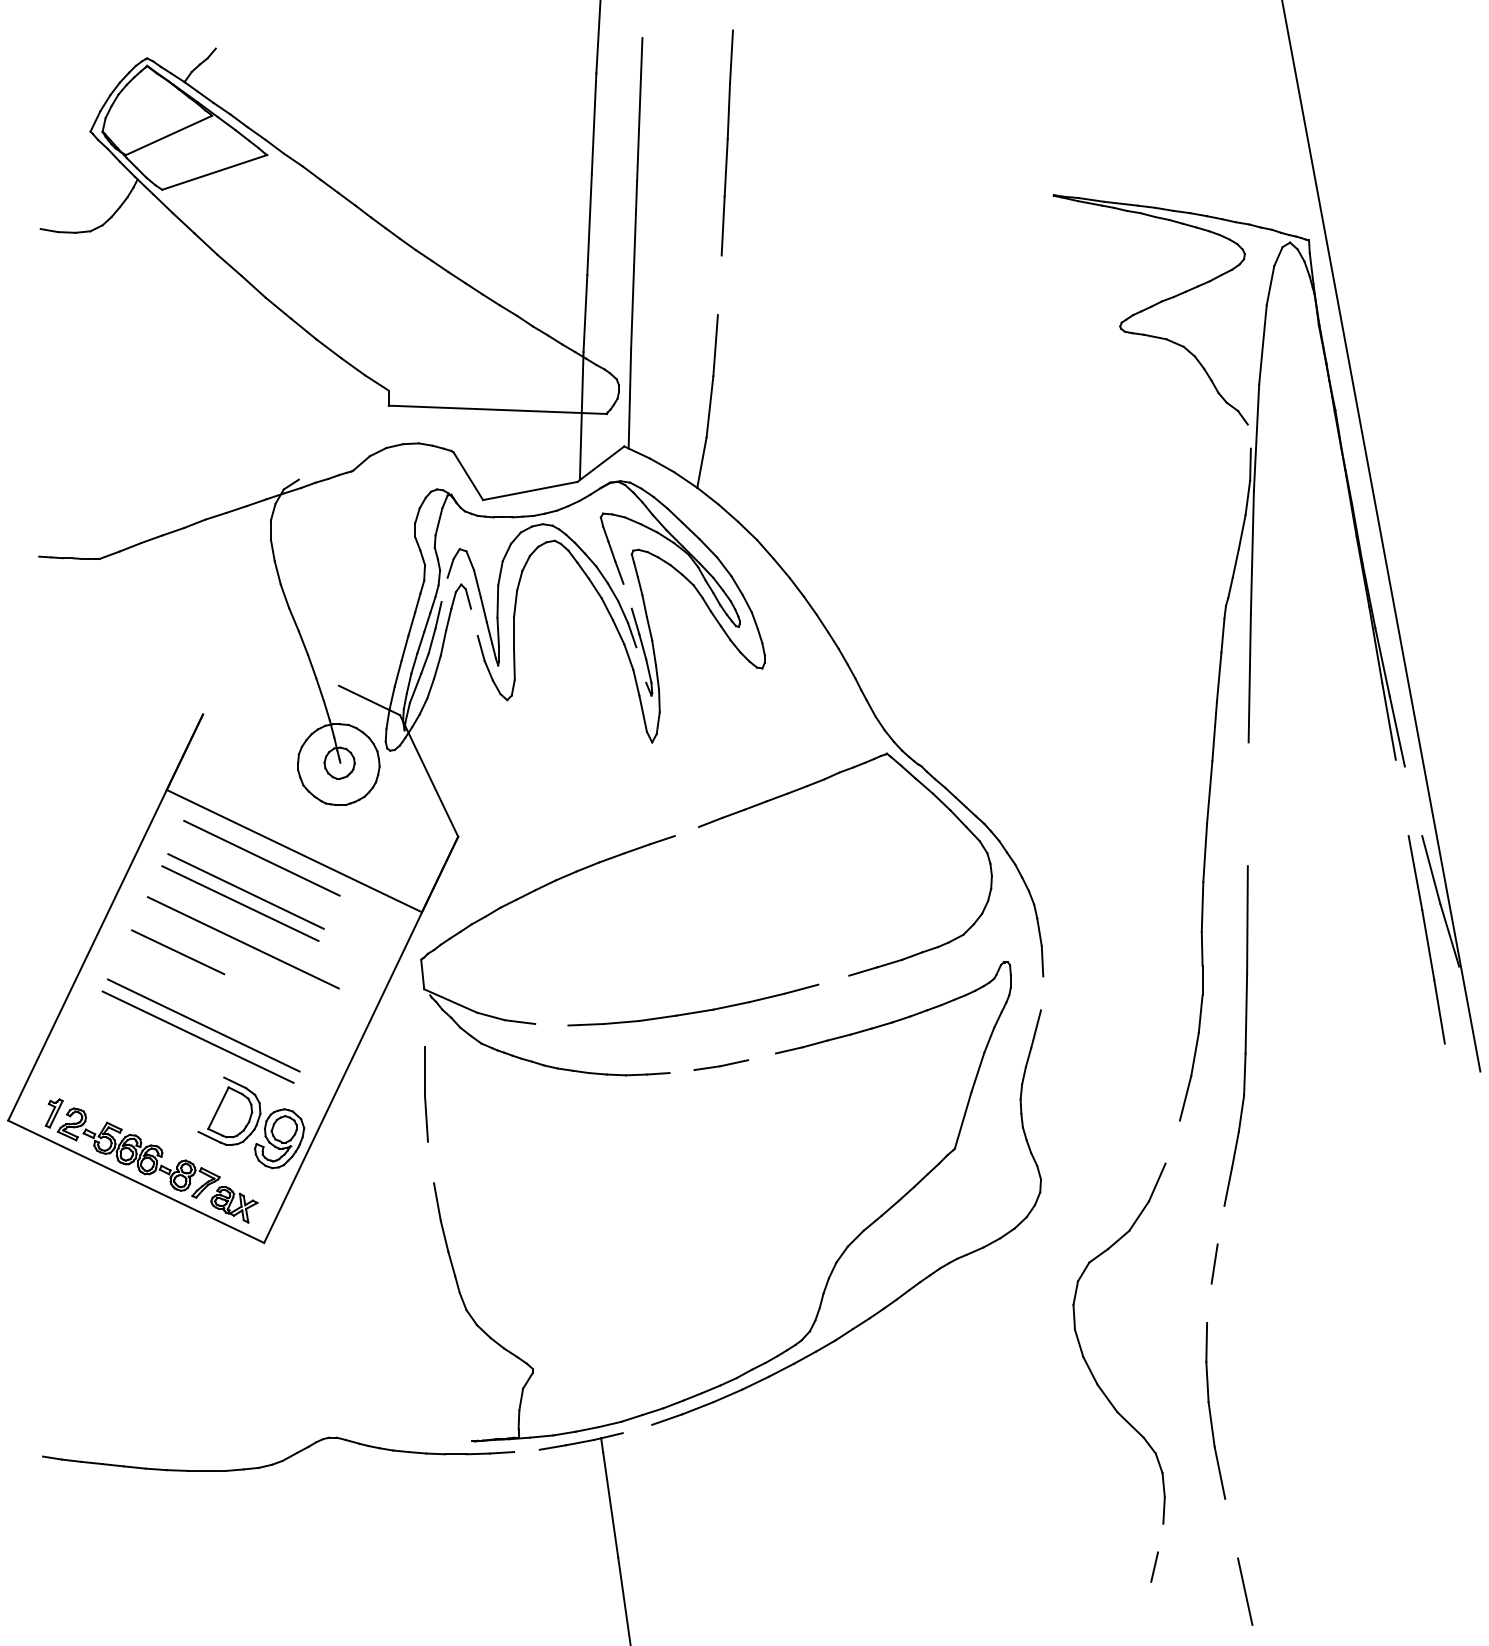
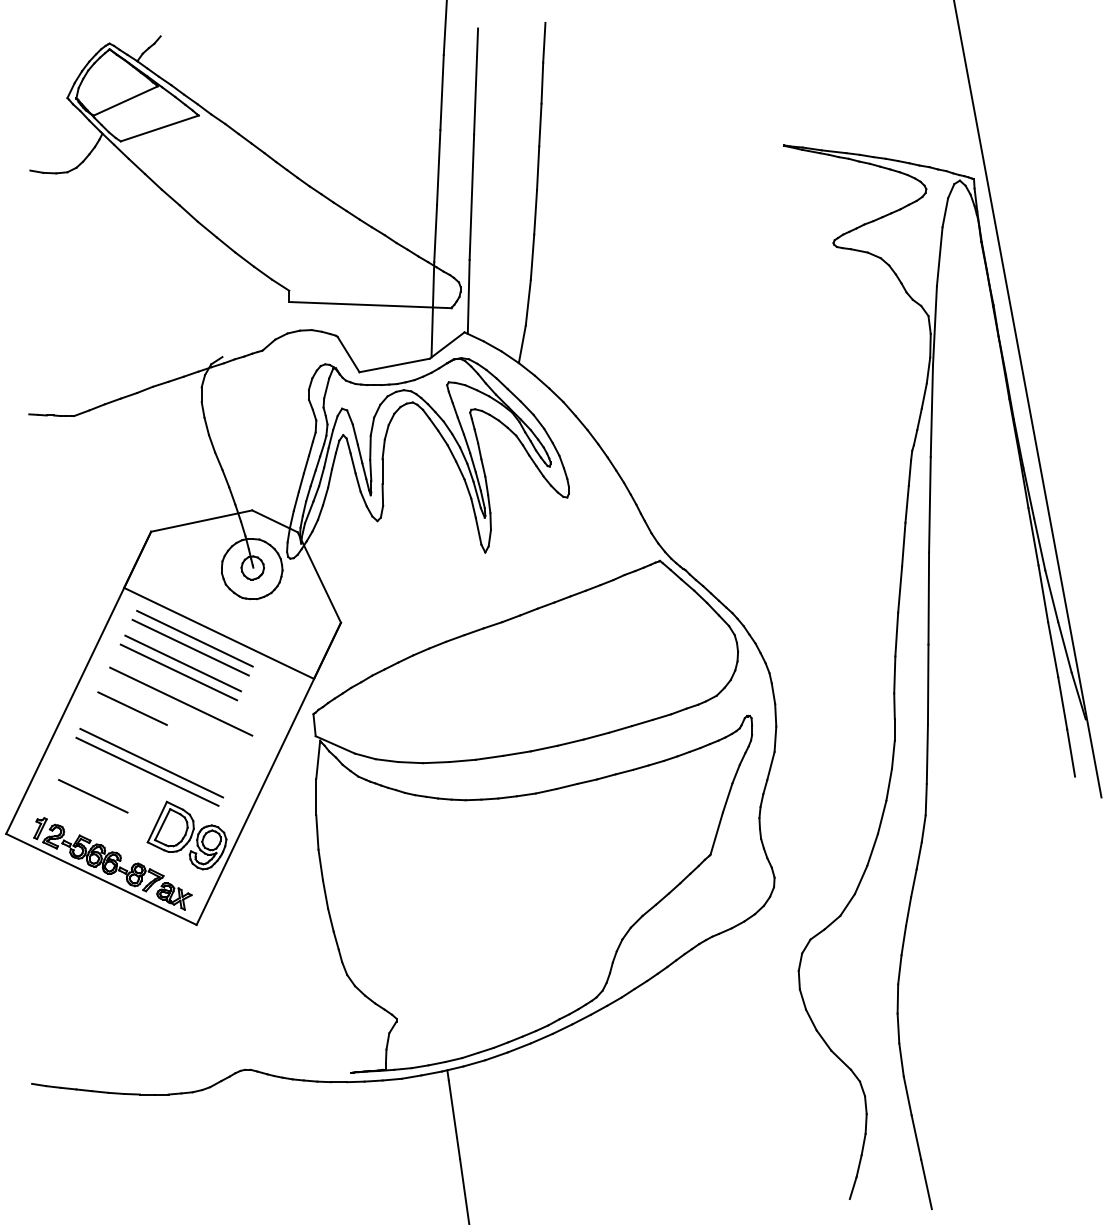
line: (719, 285) -> (535, 212), added
line: (1248, 436) -> (928, 324), added
line: (444, 589) -> (330, 438), added
line: (627, 595) -> (466, 443), added
line: (474, 621) -> (353, 462), added
line: (641, 664) -> (477, 494), added
line: (270, 699) -> (201, 520), added
line: (1401, 797) -> (1042, 593), added
line: (1413, 801) -> (1051, 596), added
line: (1247, 804) -> (928, 598), added
line: (686, 831) -> (510, 618), added
line: (256, 869) -> (190, 647), added
line: (833, 979) -> (620, 728), added
line: (1042, 993) -> (775, 739), added
line: (427, 1020) -> (318, 759), added
line: (551, 1024) -> (410, 762), added
line: (762, 1056) -> (567, 786), added
line: (125, 1069) -> (93, 795), added
line: (681, 1071) -> (507, 797), added
line: (211, 1104) -> (157, 821), added
line: (1172, 1141) -> (872, 849), added
line: (430, 1162) -> (320, 865), added
line: (1220, 1224) -> (908, 911), added
line: (1209, 1302) -> (899, 969), added
line: (637, 1428) -> (474, 1062), added
line: (526, 1450) -> (391, 1079), added
line: (1231, 1528) -> (916, 1137), added
line: (1160, 1537) -> (863, 1144), added
line: (1146, 1596) -> (853, 1187), added

